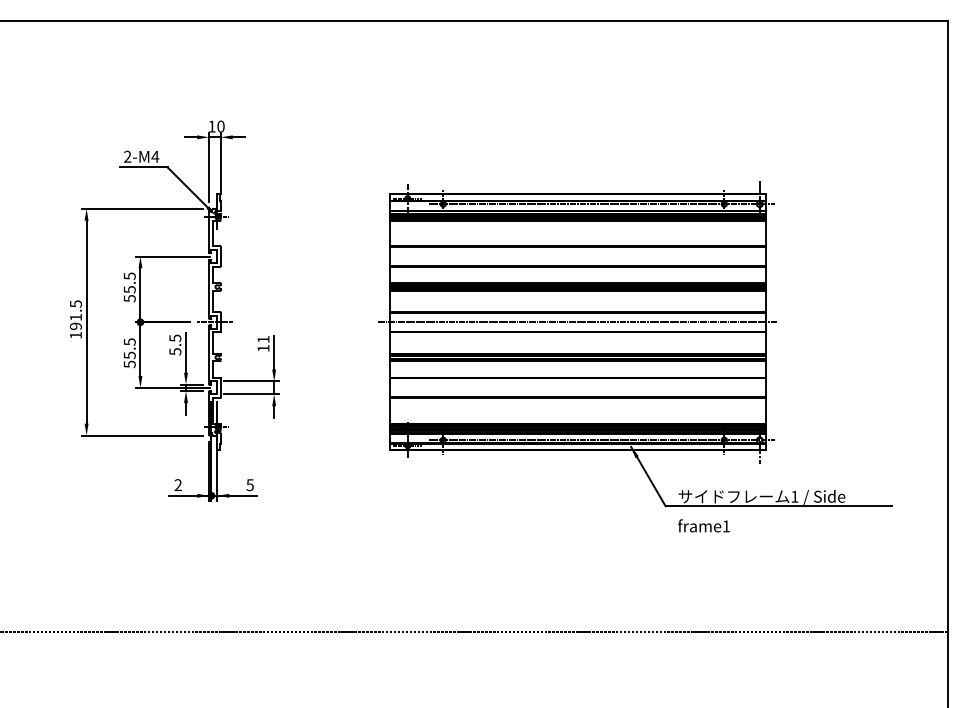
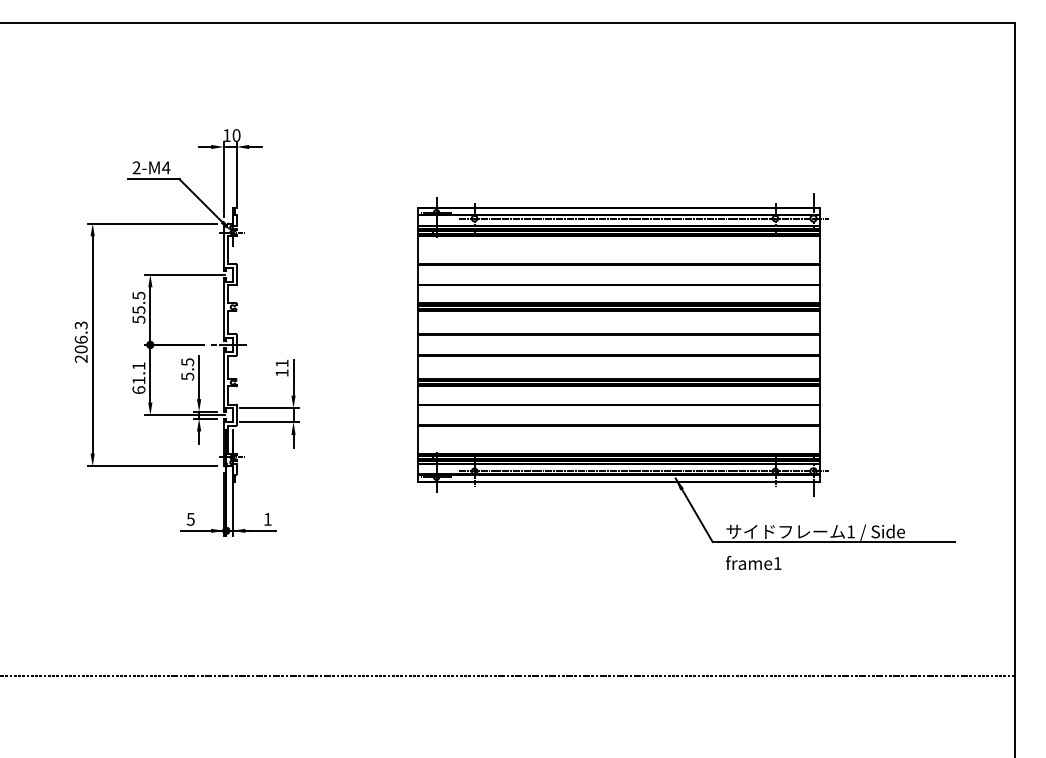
text: (75, 319) -> (80, 342), 191.5 -> 206.3
line: (577, 322) -> (618, 345), removed
text: (129, 353) -> (138, 378), 55.5 -> 61.1
text: (177, 485) -> (190, 519), 2 -> 5
text: (249, 485) -> (267, 519), 5 -> 1

